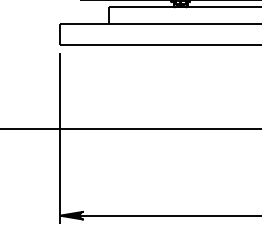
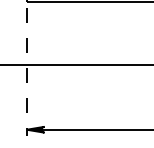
line: (60, 138) -> (27, 72), solid -> dashed

